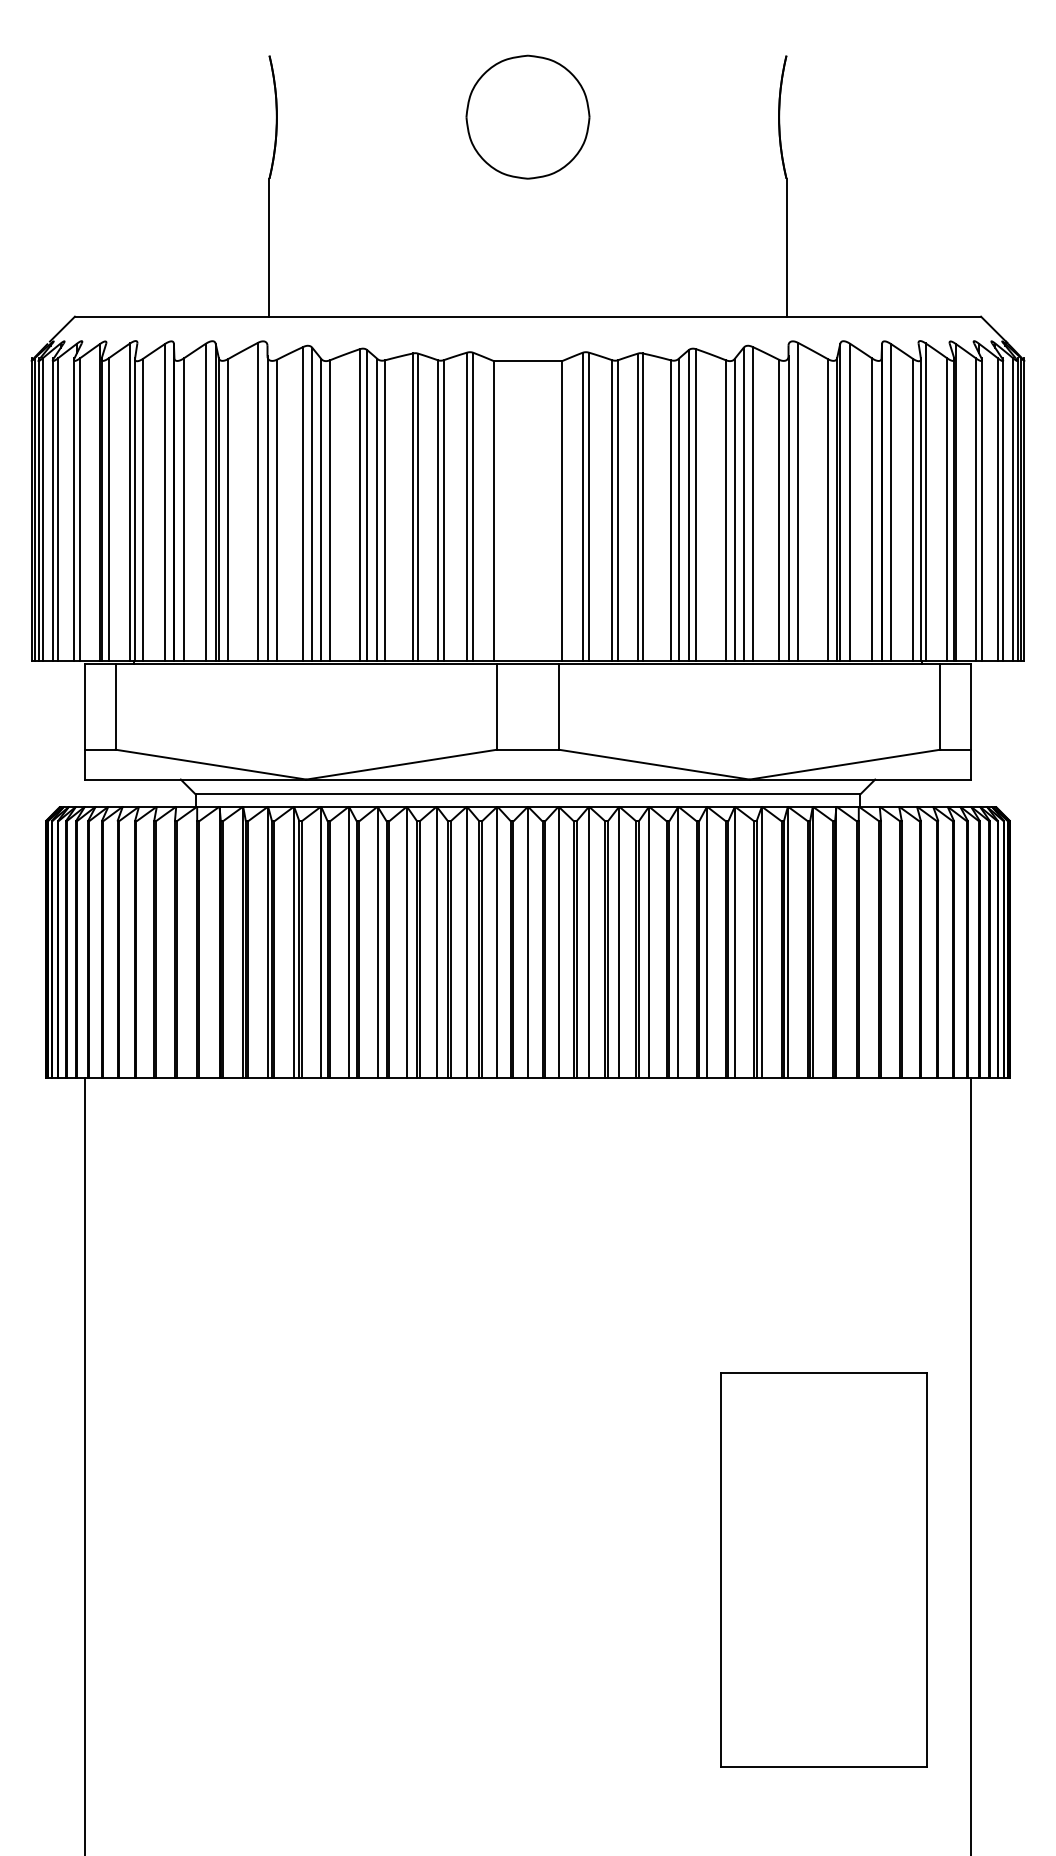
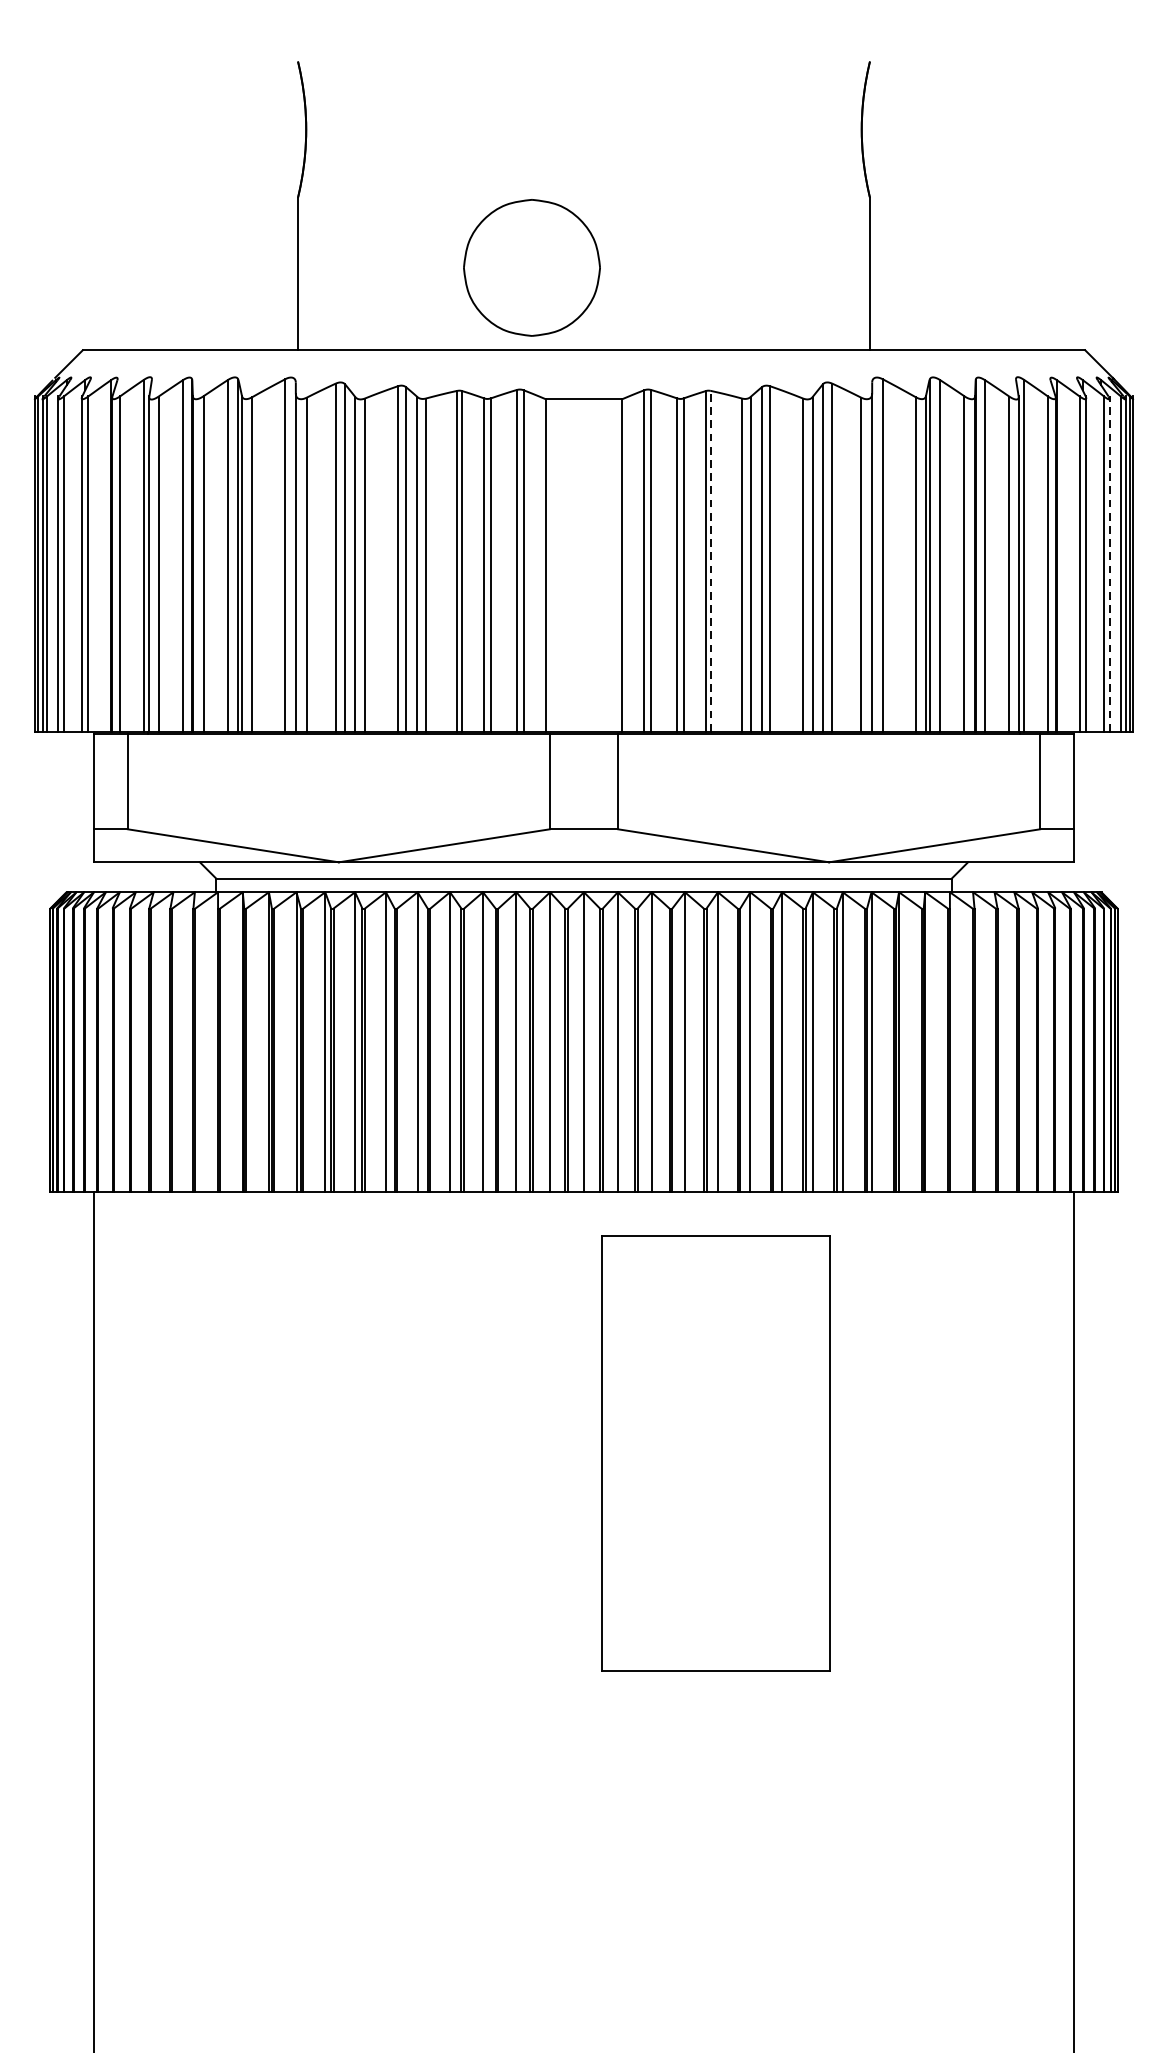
part: (527, 116) -> (531, 267), moved
line: (642, 507) -> (710, 561), solid -> dashed
line: (1003, 509) -> (1109, 563), solid -> dashed
part: (823, 1569) -> (715, 1452), moved

